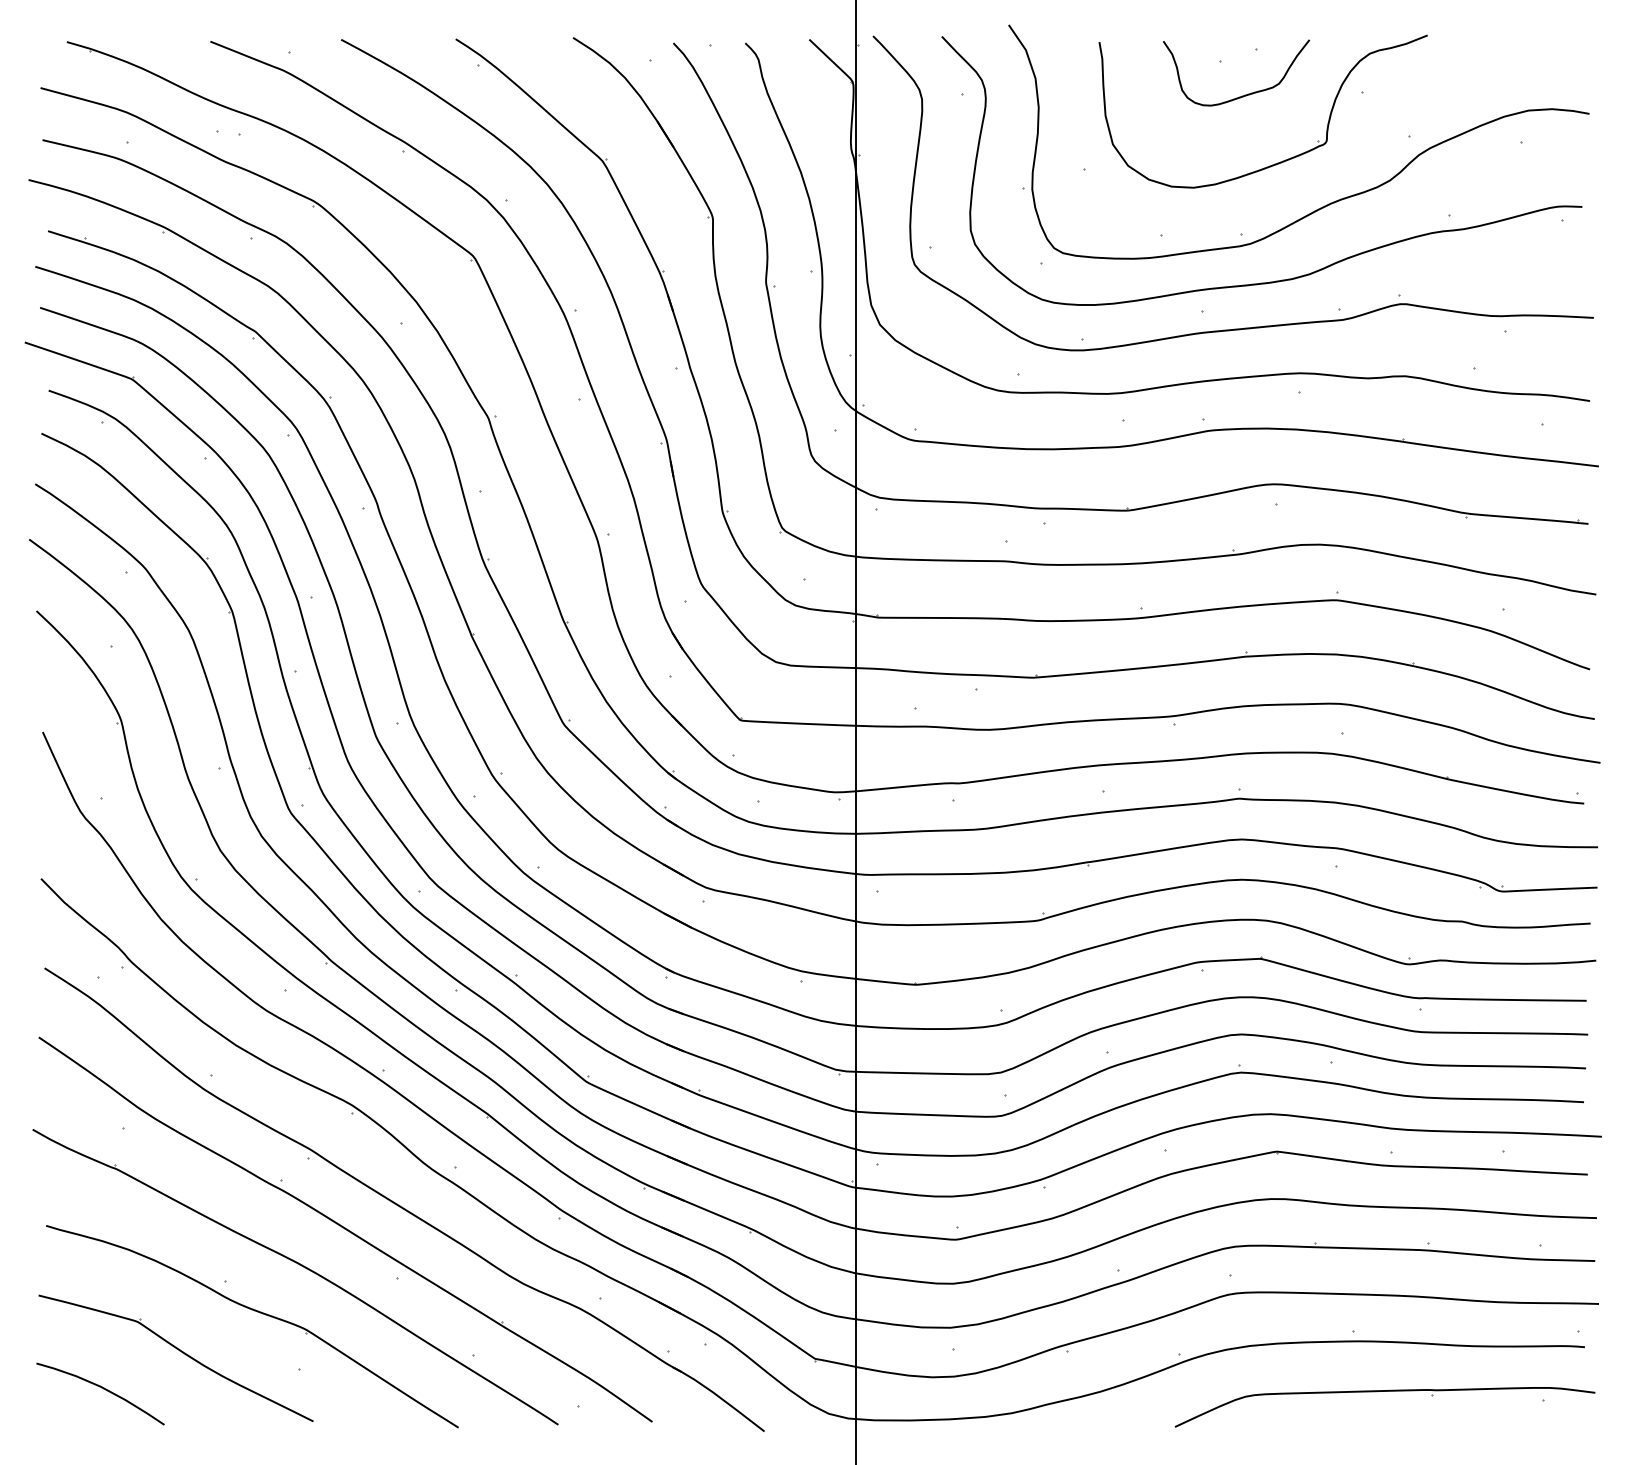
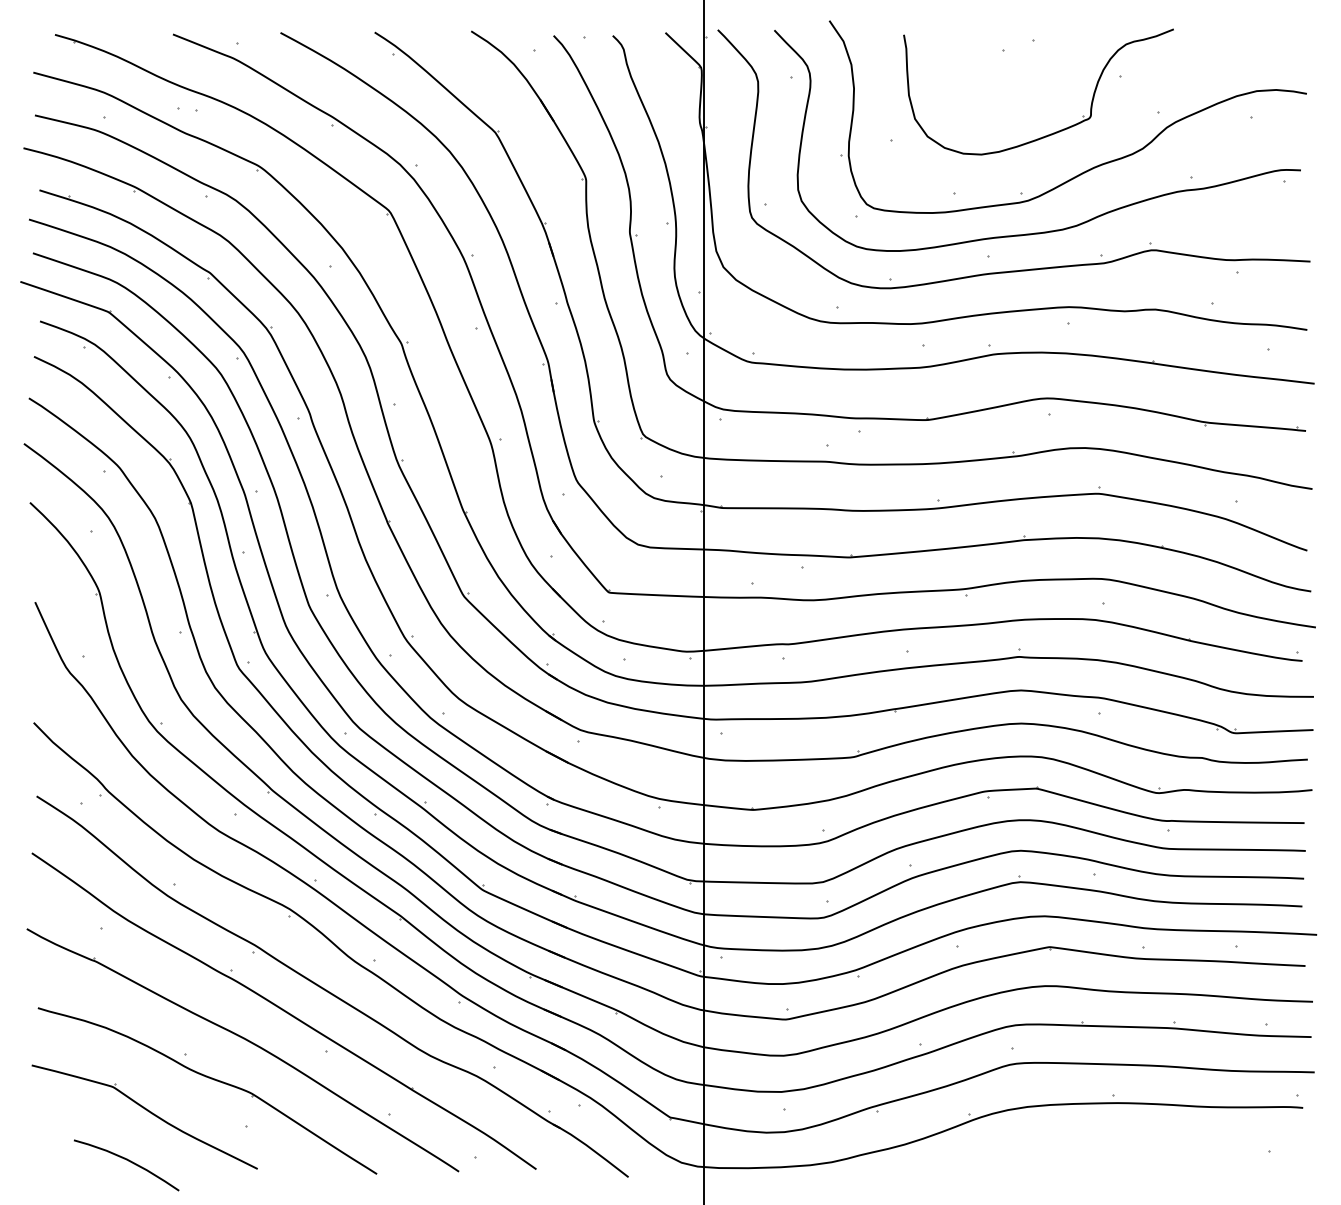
curve: (1242, 95) -> (1021, 78), removed
curve: (102, 1389) -> (128, 1161), moved
part: (1384, 1391) -> (1138, 1144), removed

